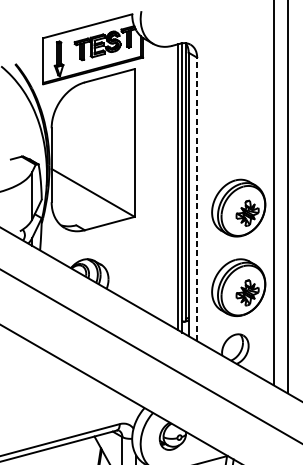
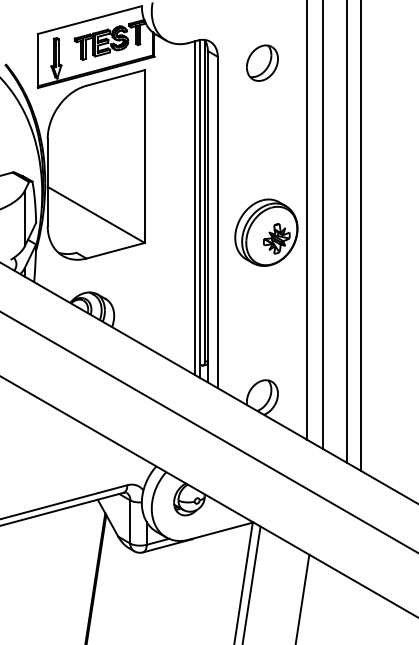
part: (235, 62) -> (262, 62), added
line: (196, 199) -> (217, 222), dashed -> solid
part: (238, 287) -> (266, 325), removed

